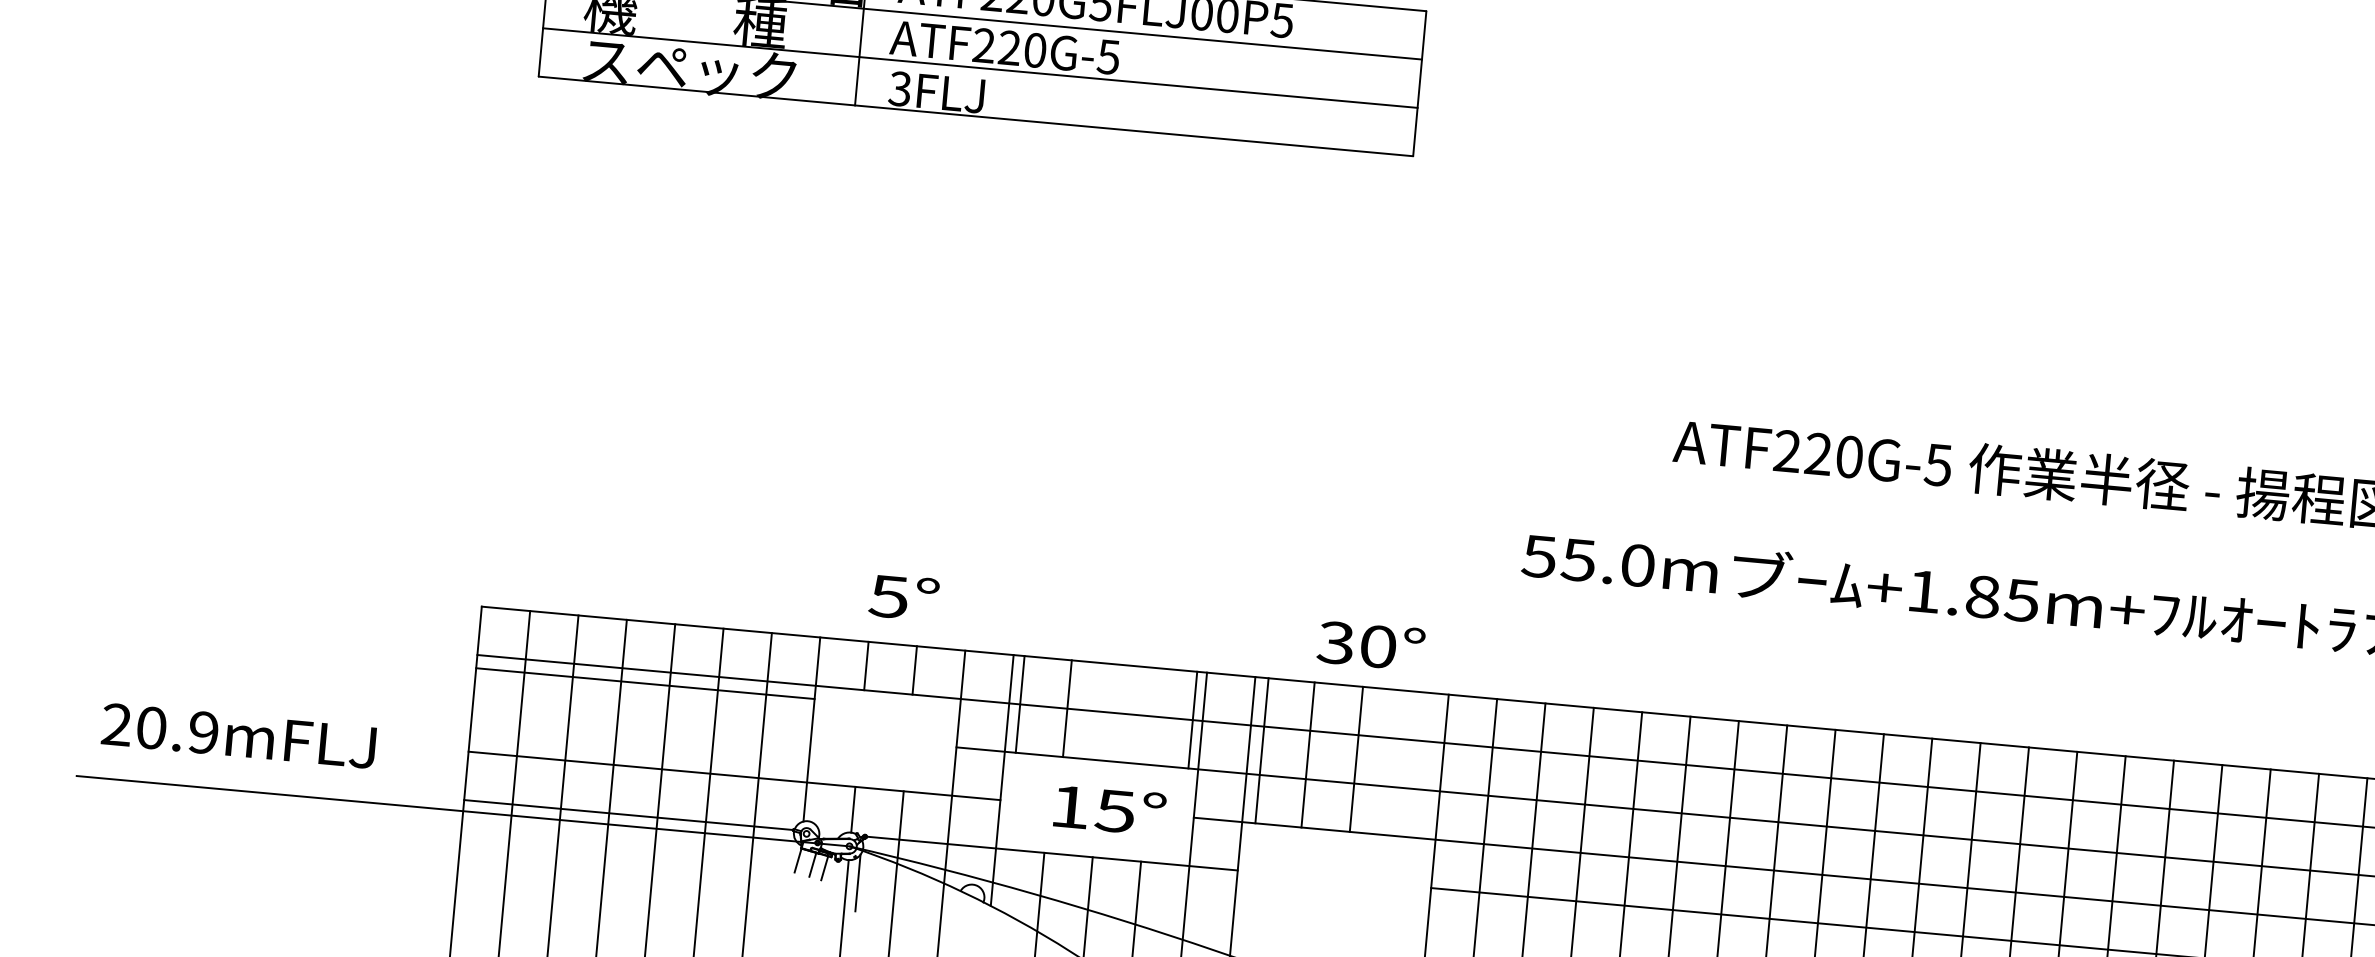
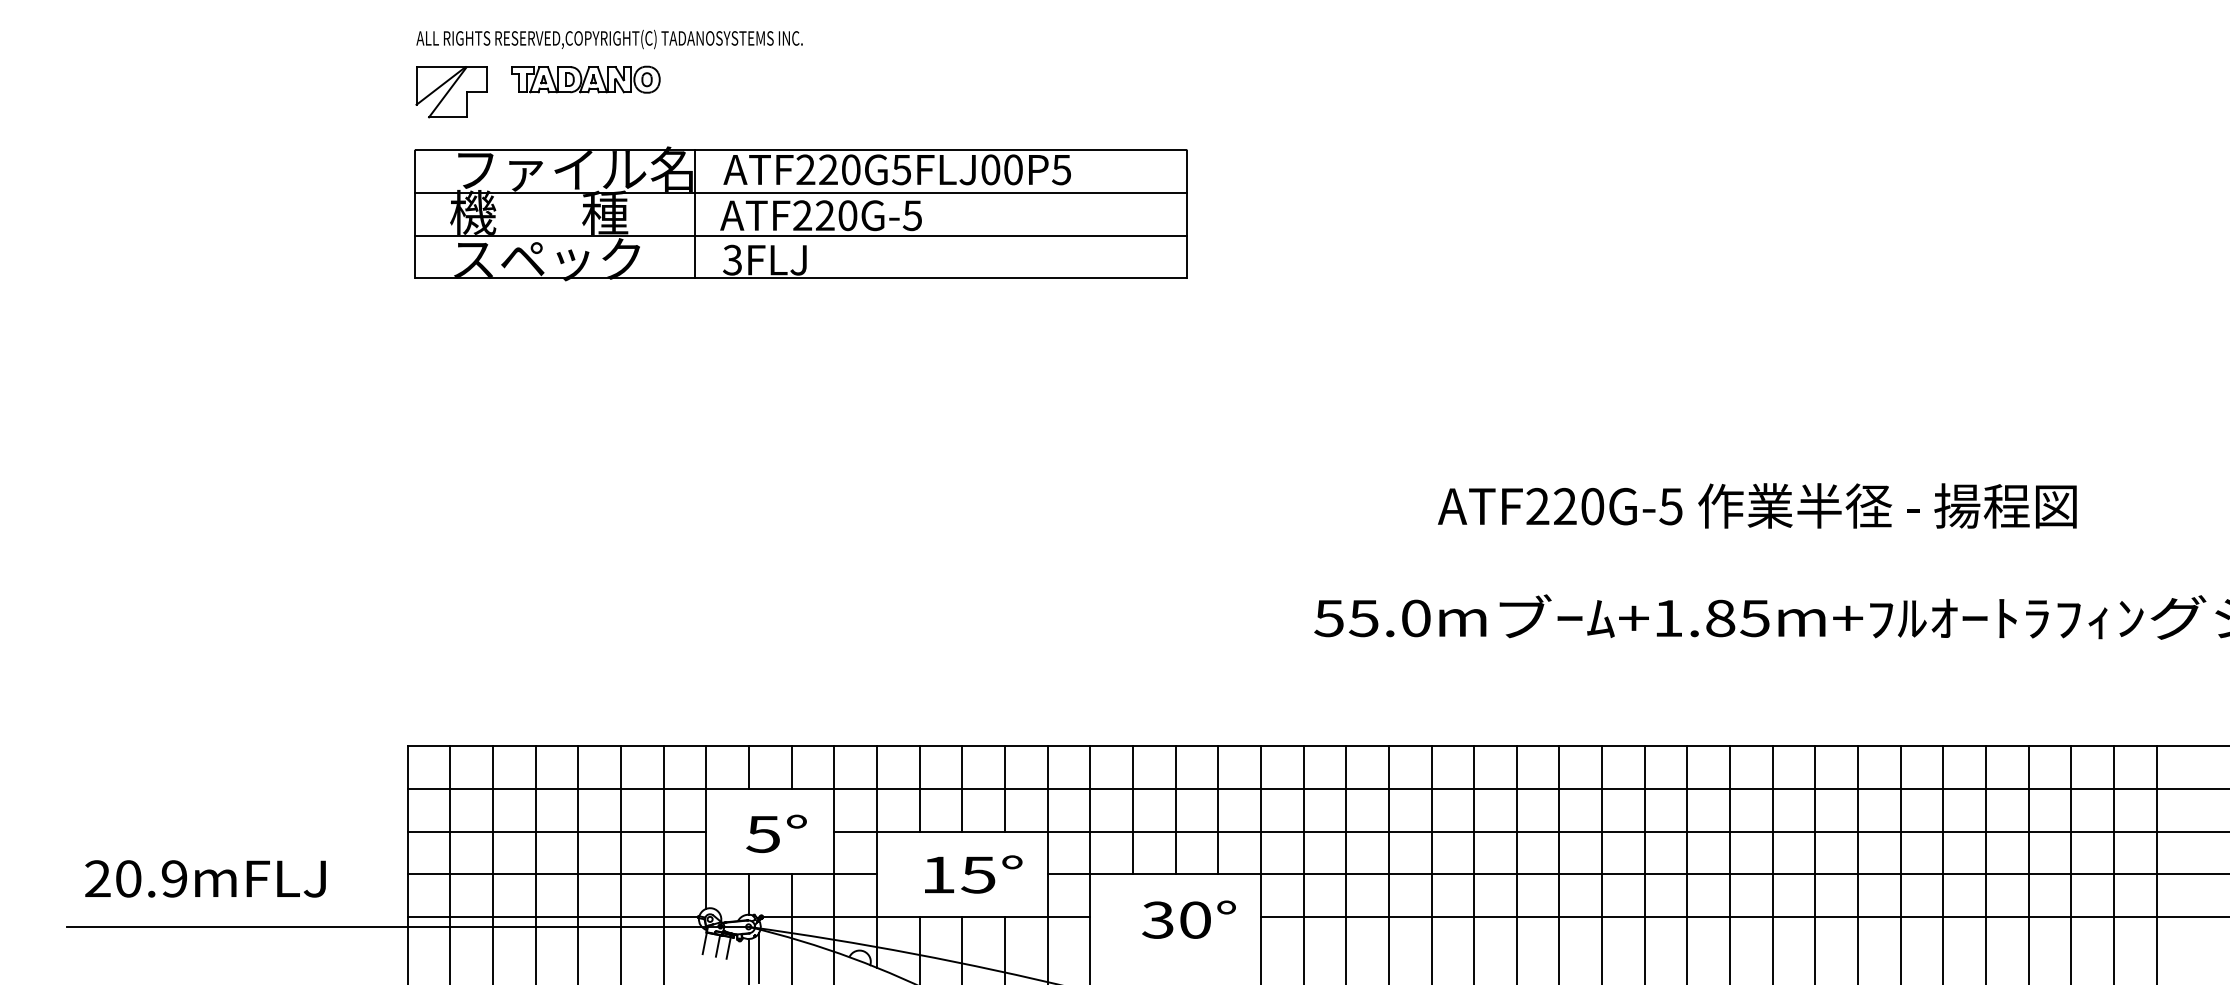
text: (904, 597) -> (776, 833), moved
text: (1370, 645) -> (1188, 919), moved
line: (644, 683) -> (556, 831), moved
line: (1020, 703) -> (919, 788), moved
line: (1067, 708) -> (962, 788), moved
line: (1192, 719) -> (1004, 788), moved
line: (1261, 750) -> (1132, 810), moved
line: (1307, 755) -> (1175, 810), moved
line: (1356, 759) -> (1218, 810), moved

